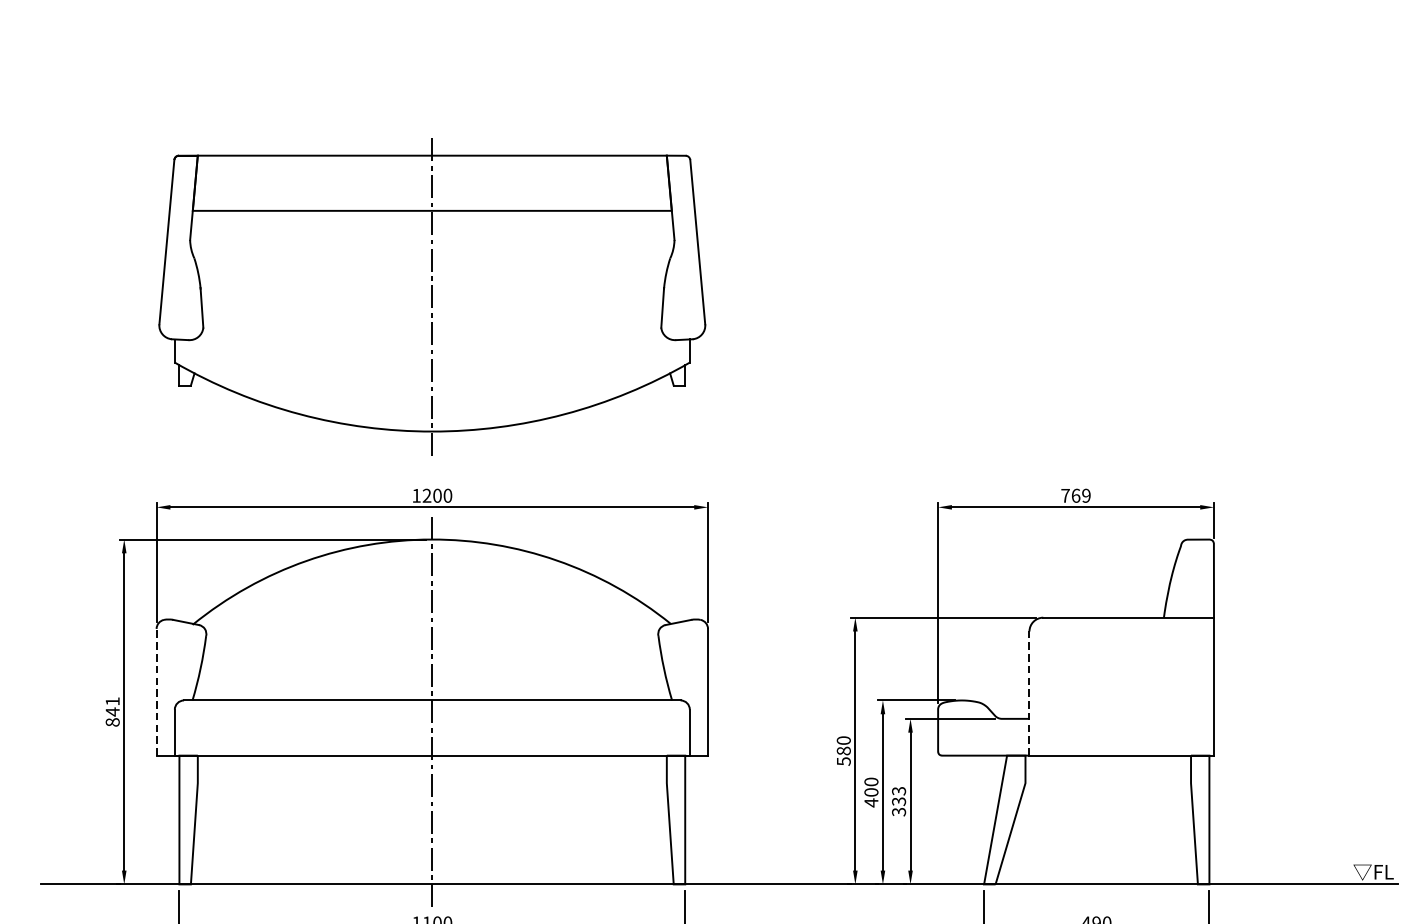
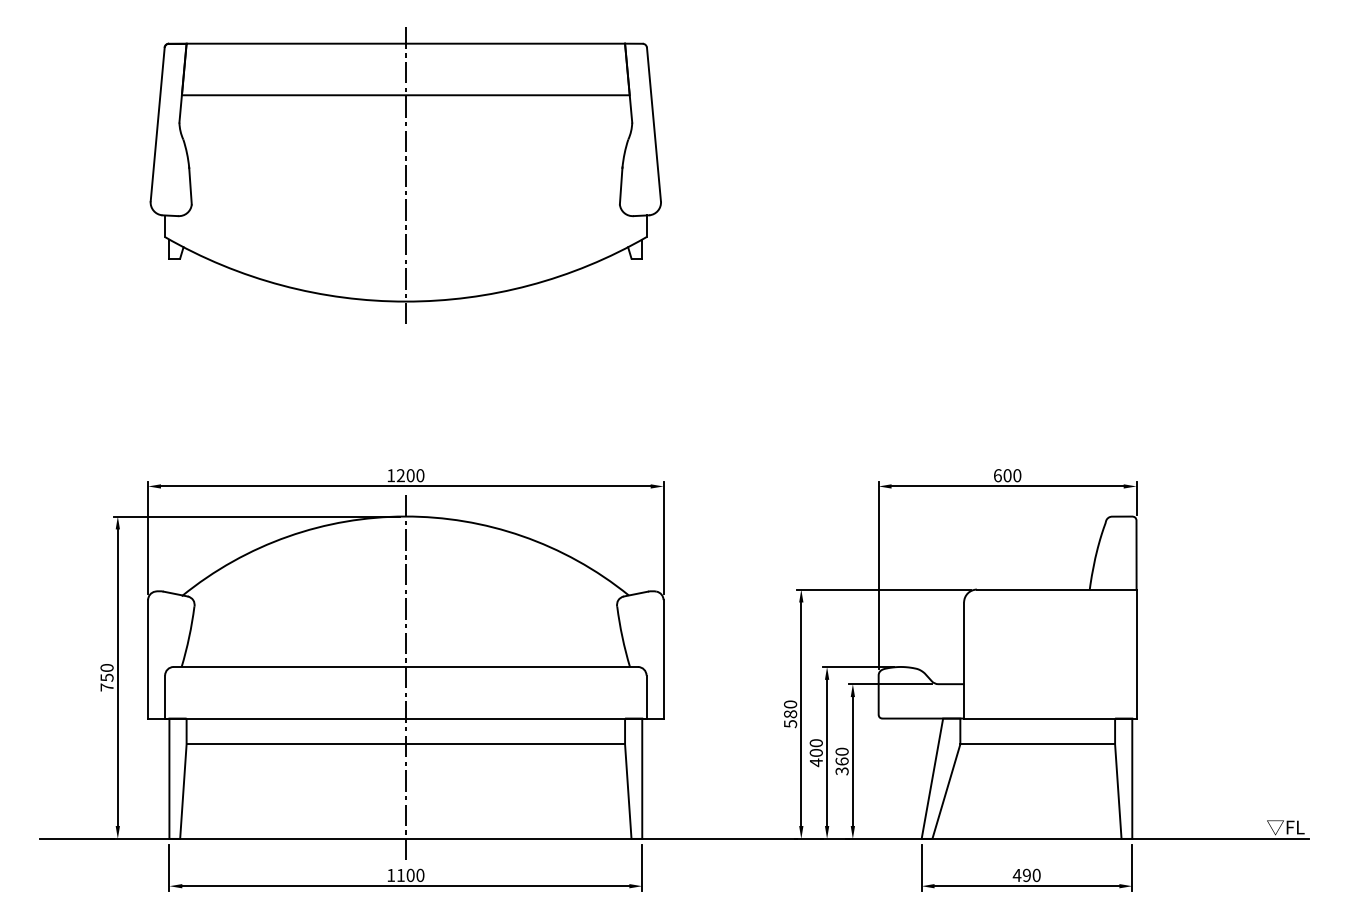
part: (431, 296) -> (405, 175), moved
text: (1075, 495) -> (1007, 475), 769 -> 600
line: (157, 691) -> (148, 658), dashed -> solid
line: (1029, 693) -> (964, 660), dashed -> solid
text: (112, 711) -> (106, 677), 841 -> 750
line: (431, 783) -> (405, 744), added
line: (1108, 783) -> (1037, 744), added
text: (898, 796) -> (841, 756), 333 -> 360

